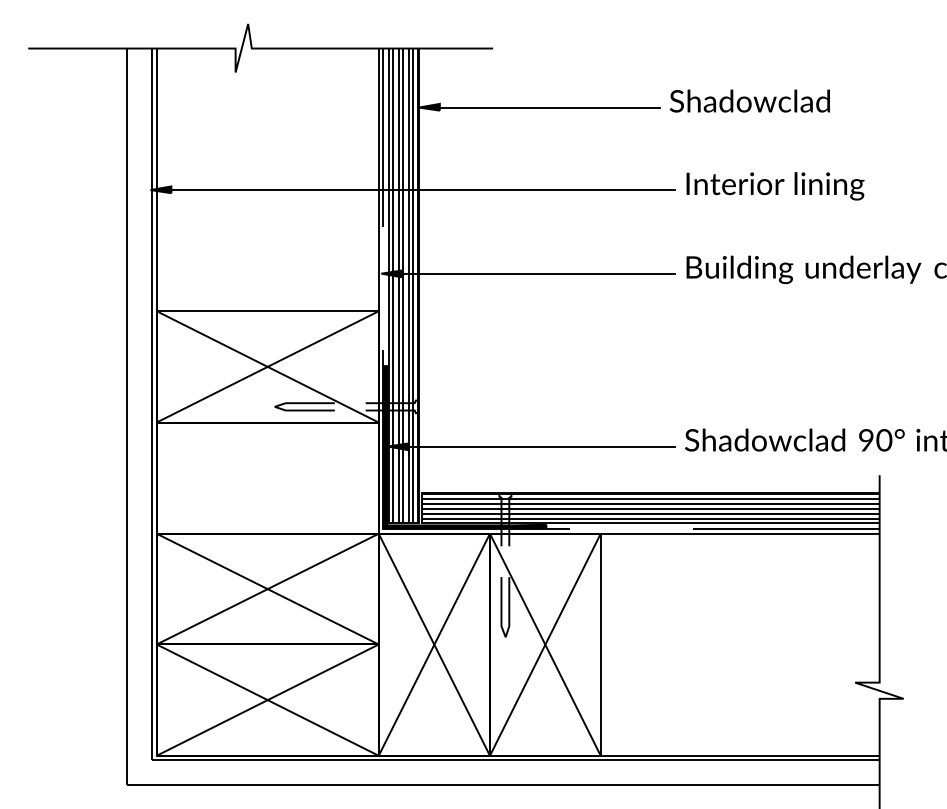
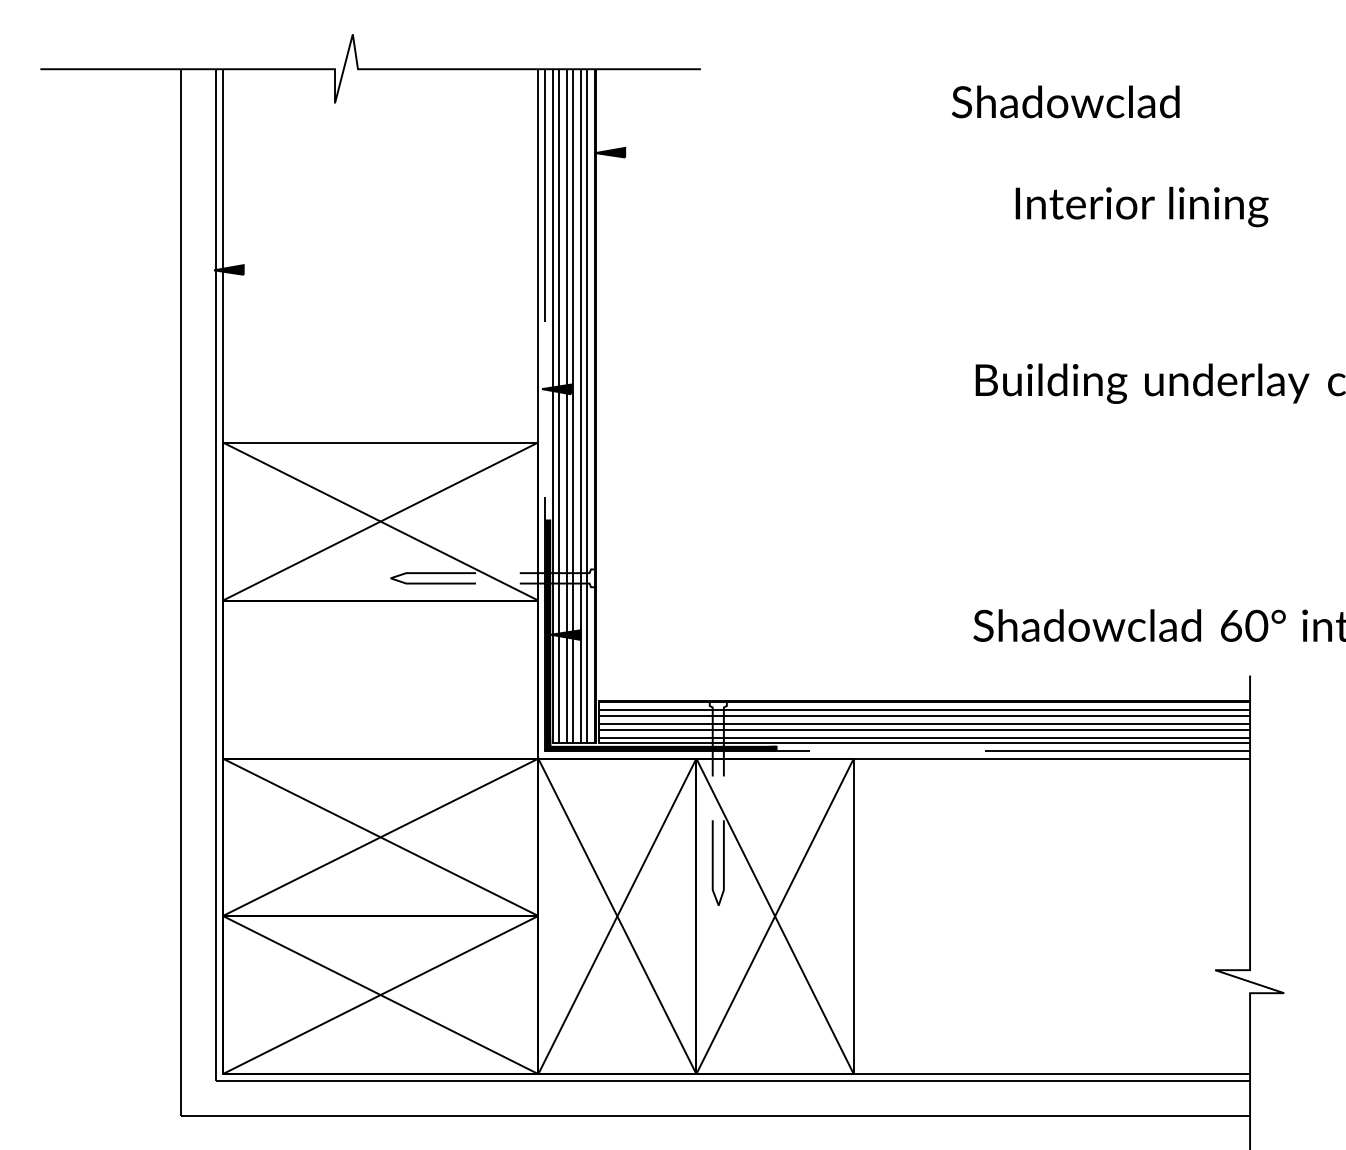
text: (749, 100) -> (1065, 101), moved
line: (549, 107) -> (781, 153), removed
text: (775, 185) -> (1141, 206), moved
line: (423, 190) -> (601, 270), removed
line: (538, 273) -> (765, 389), removed
text: (866, 440) -> (1231, 625), 90° -> 60°
line: (541, 446) -> (769, 634), removed

